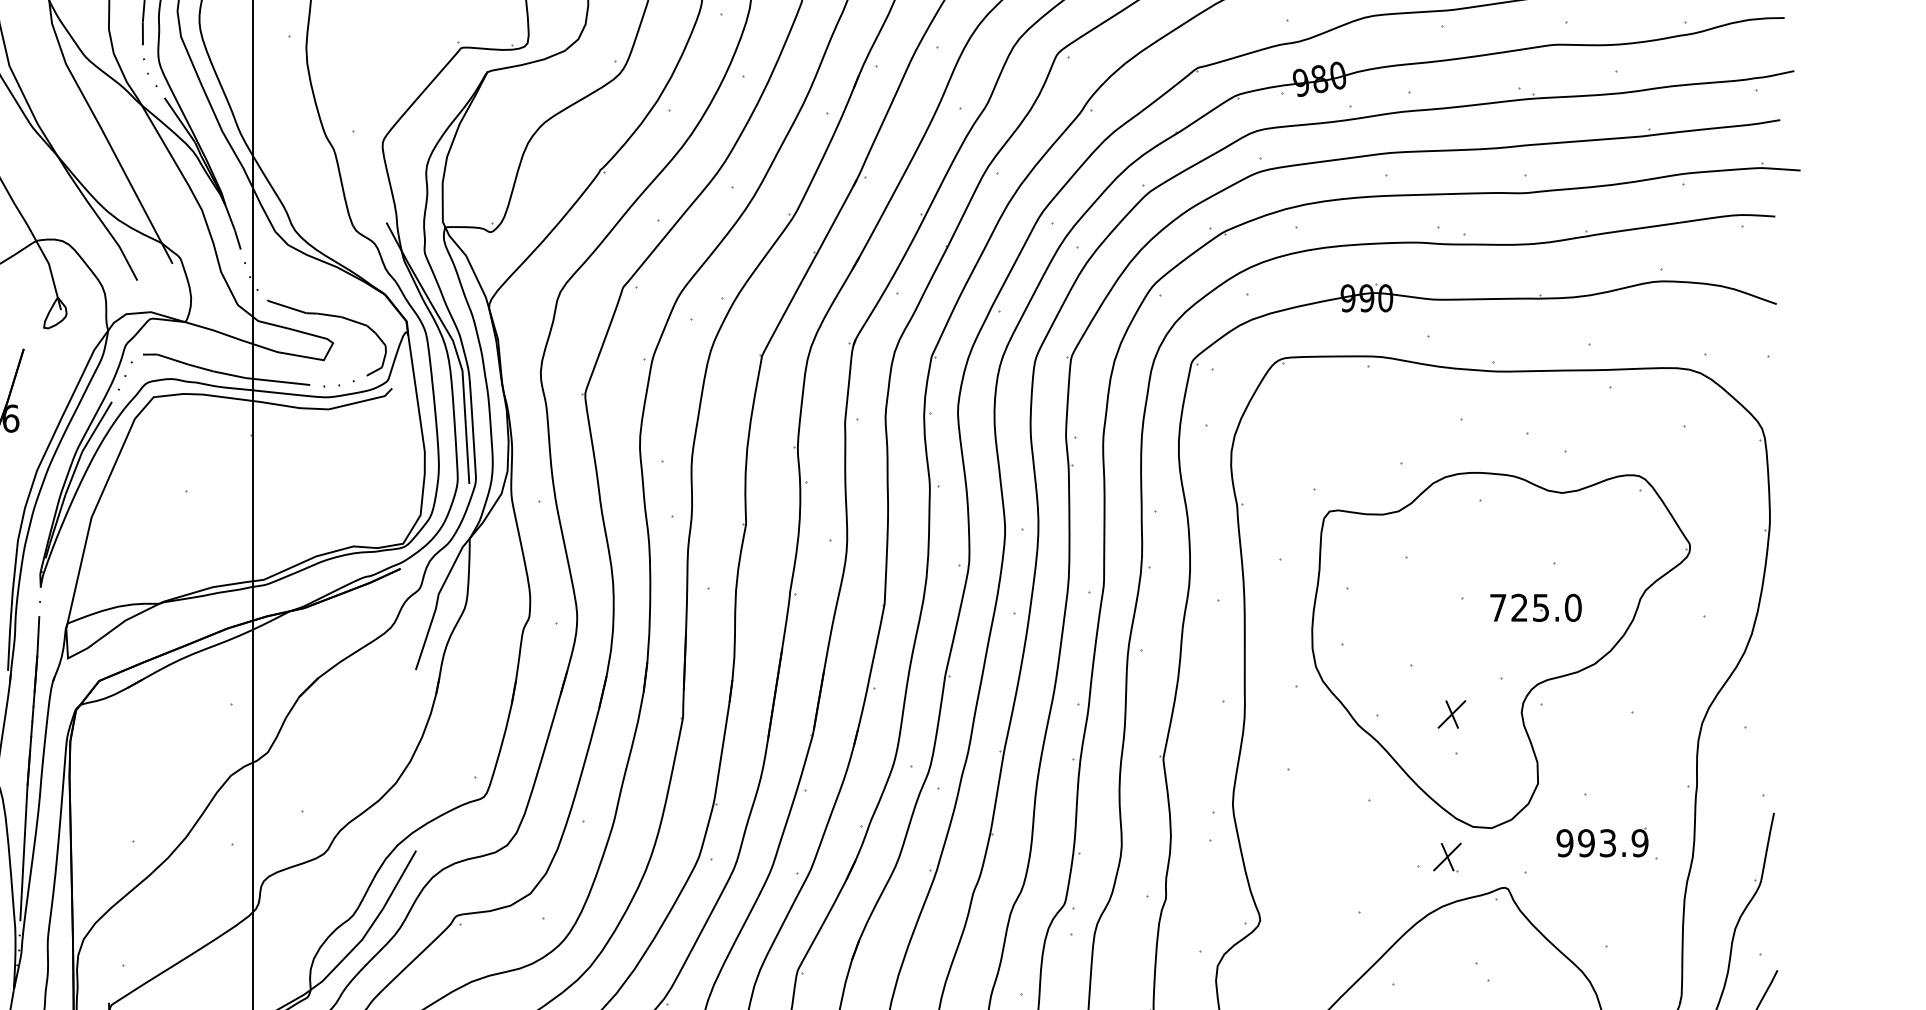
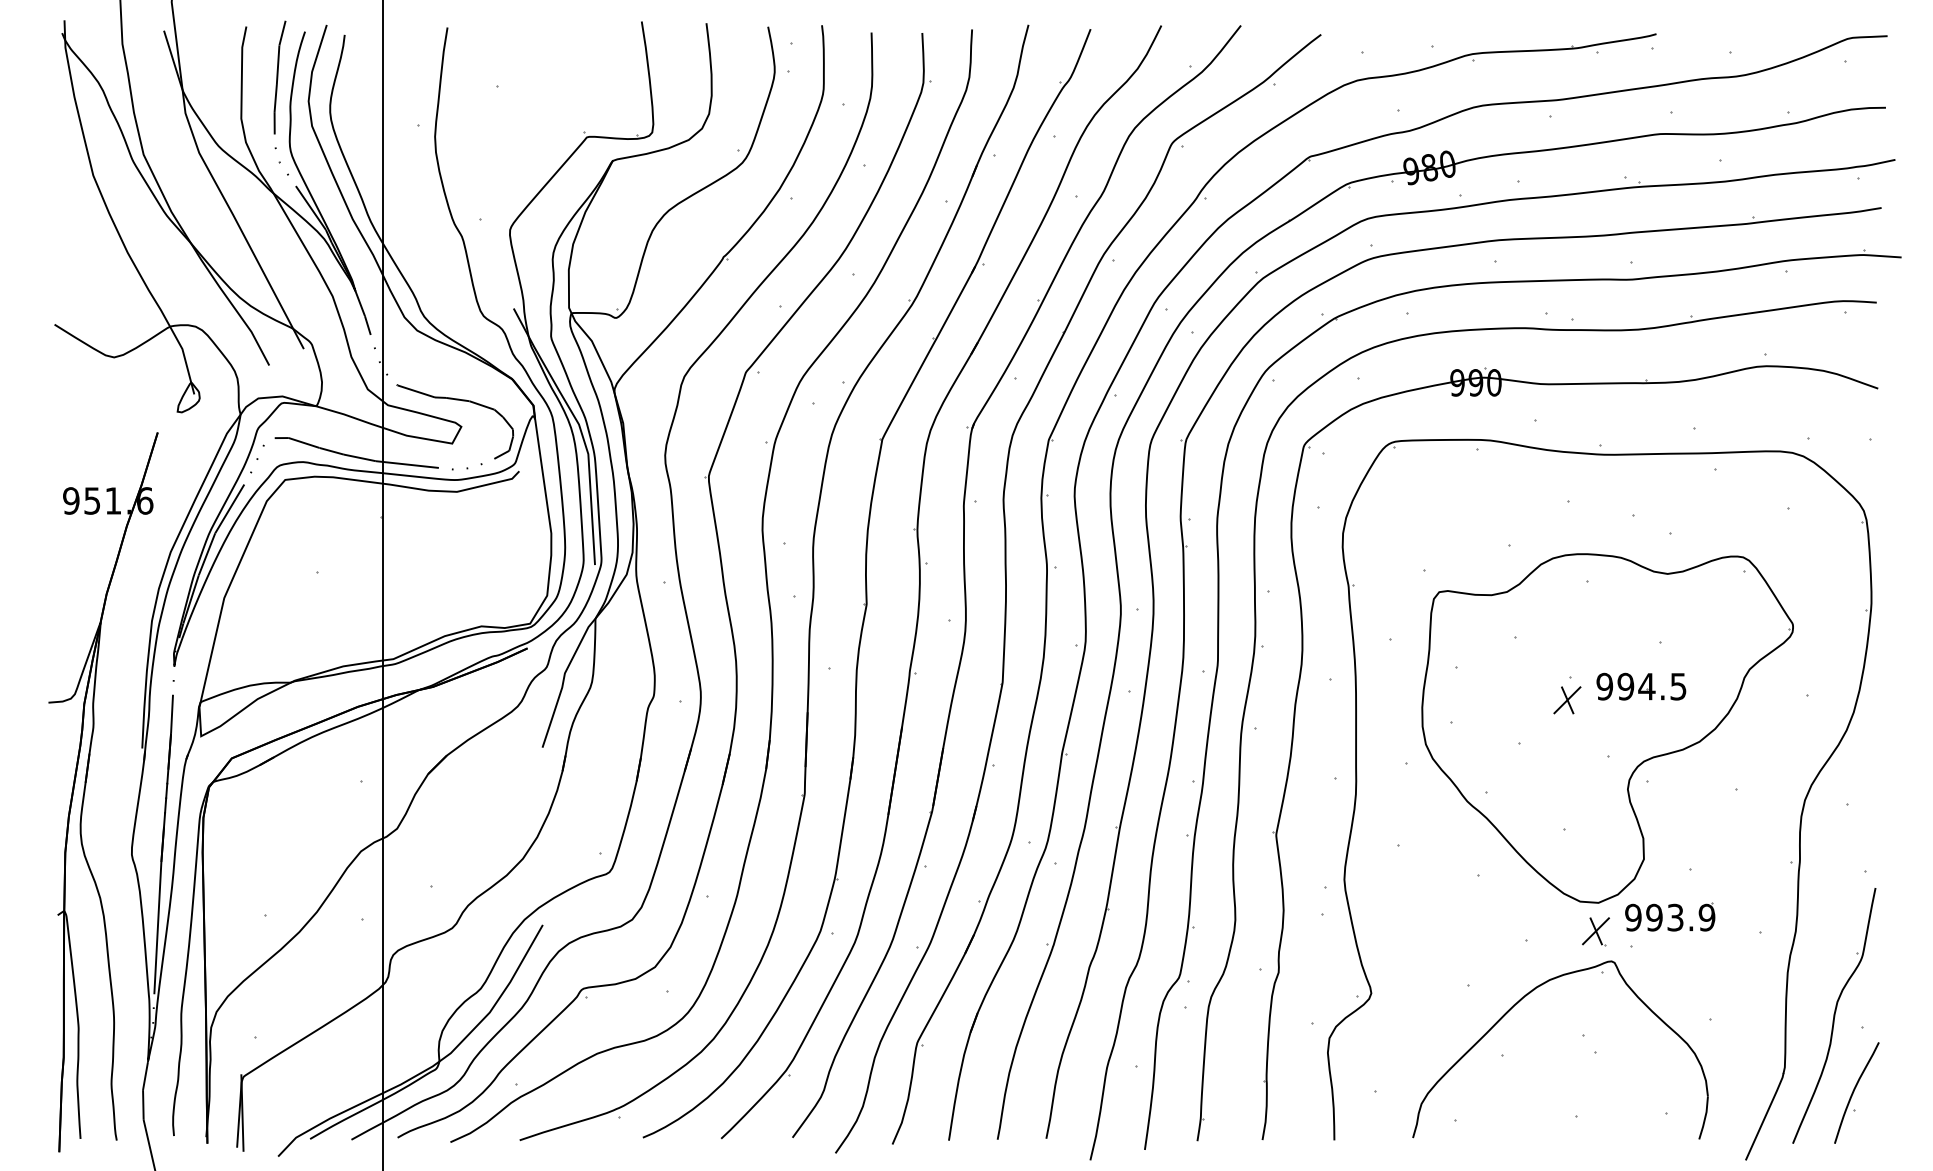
text: (1535, 607) -> (1641, 686), 725.0 -> 994.5
part: (1452, 714) -> (1567, 700), moved
part: (1602, 842) -> (1670, 916), moved
part: (1446, 857) -> (1595, 931), moved

